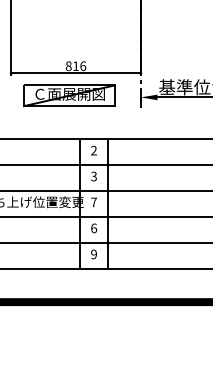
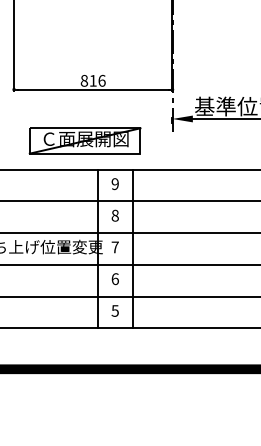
part: (68, 95) -> (84, 140), moved
text: (93, 151) -> (114, 184), 2 -> 9
text: (93, 176) -> (114, 215), 3 -> 8
text: (93, 254) -> (114, 310), 9 -> 5

